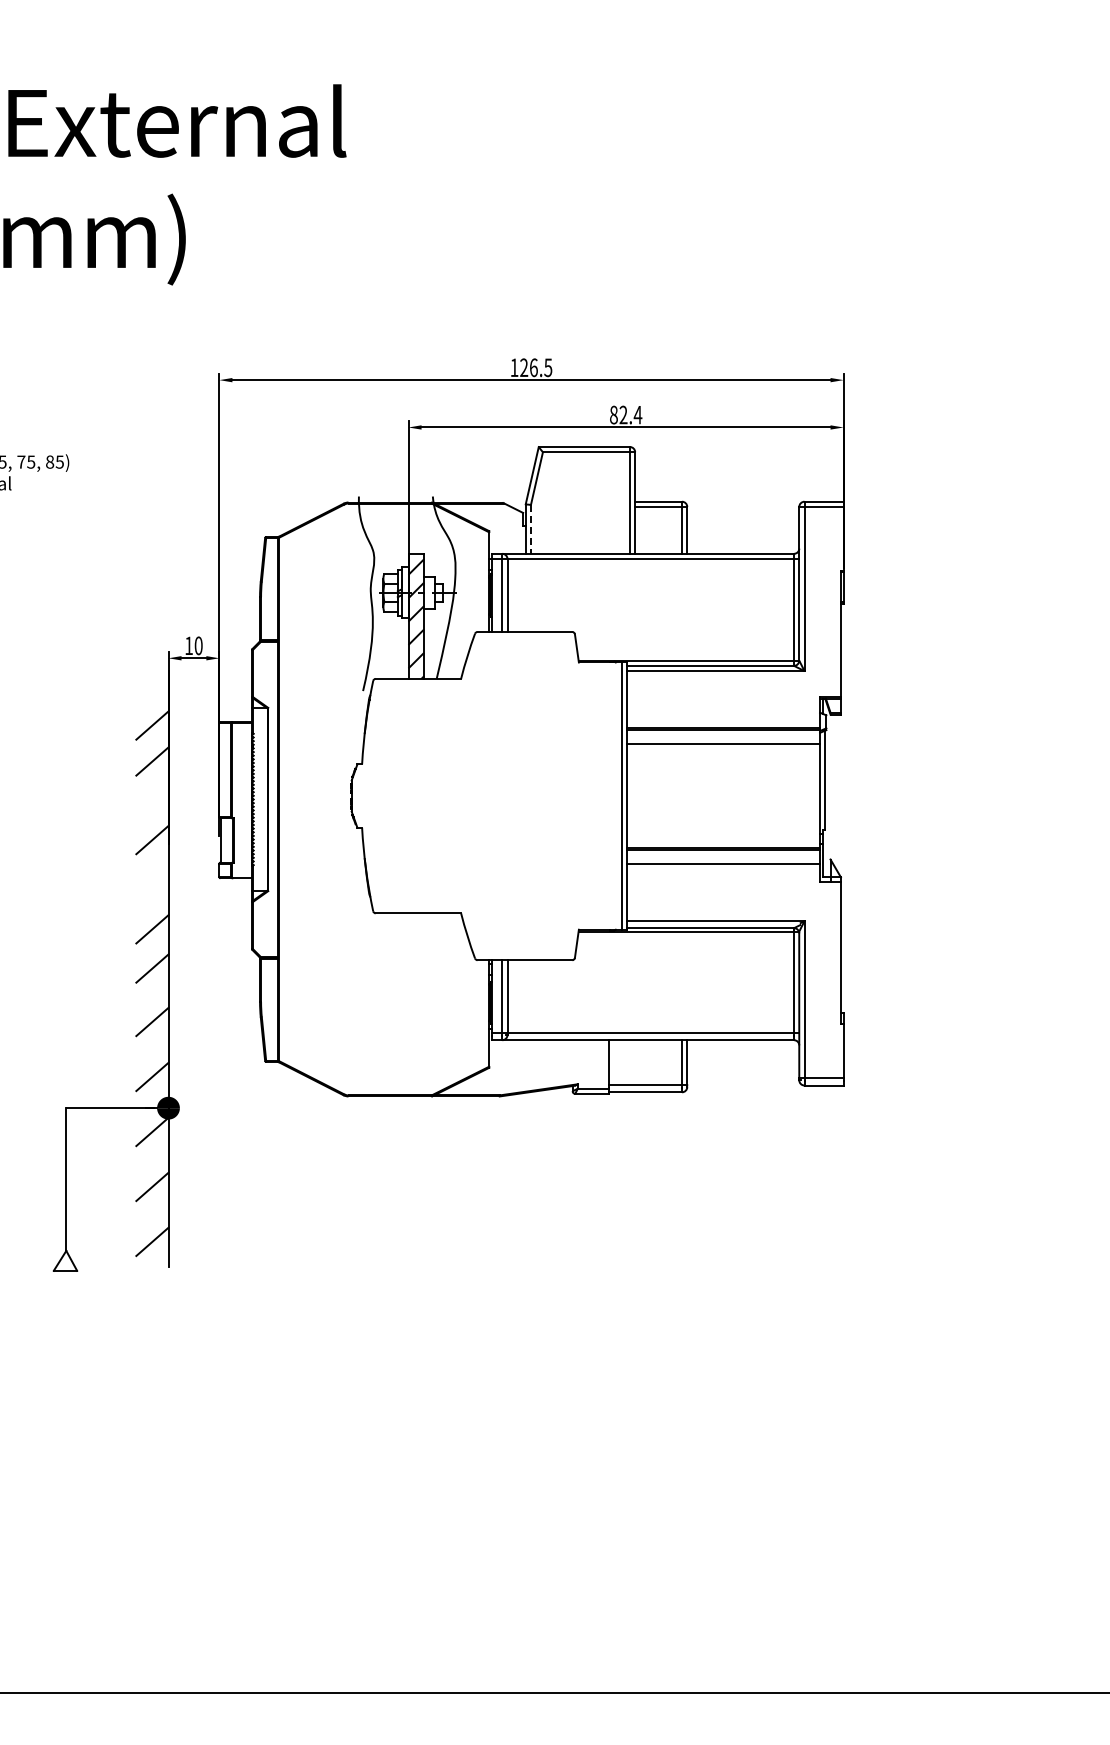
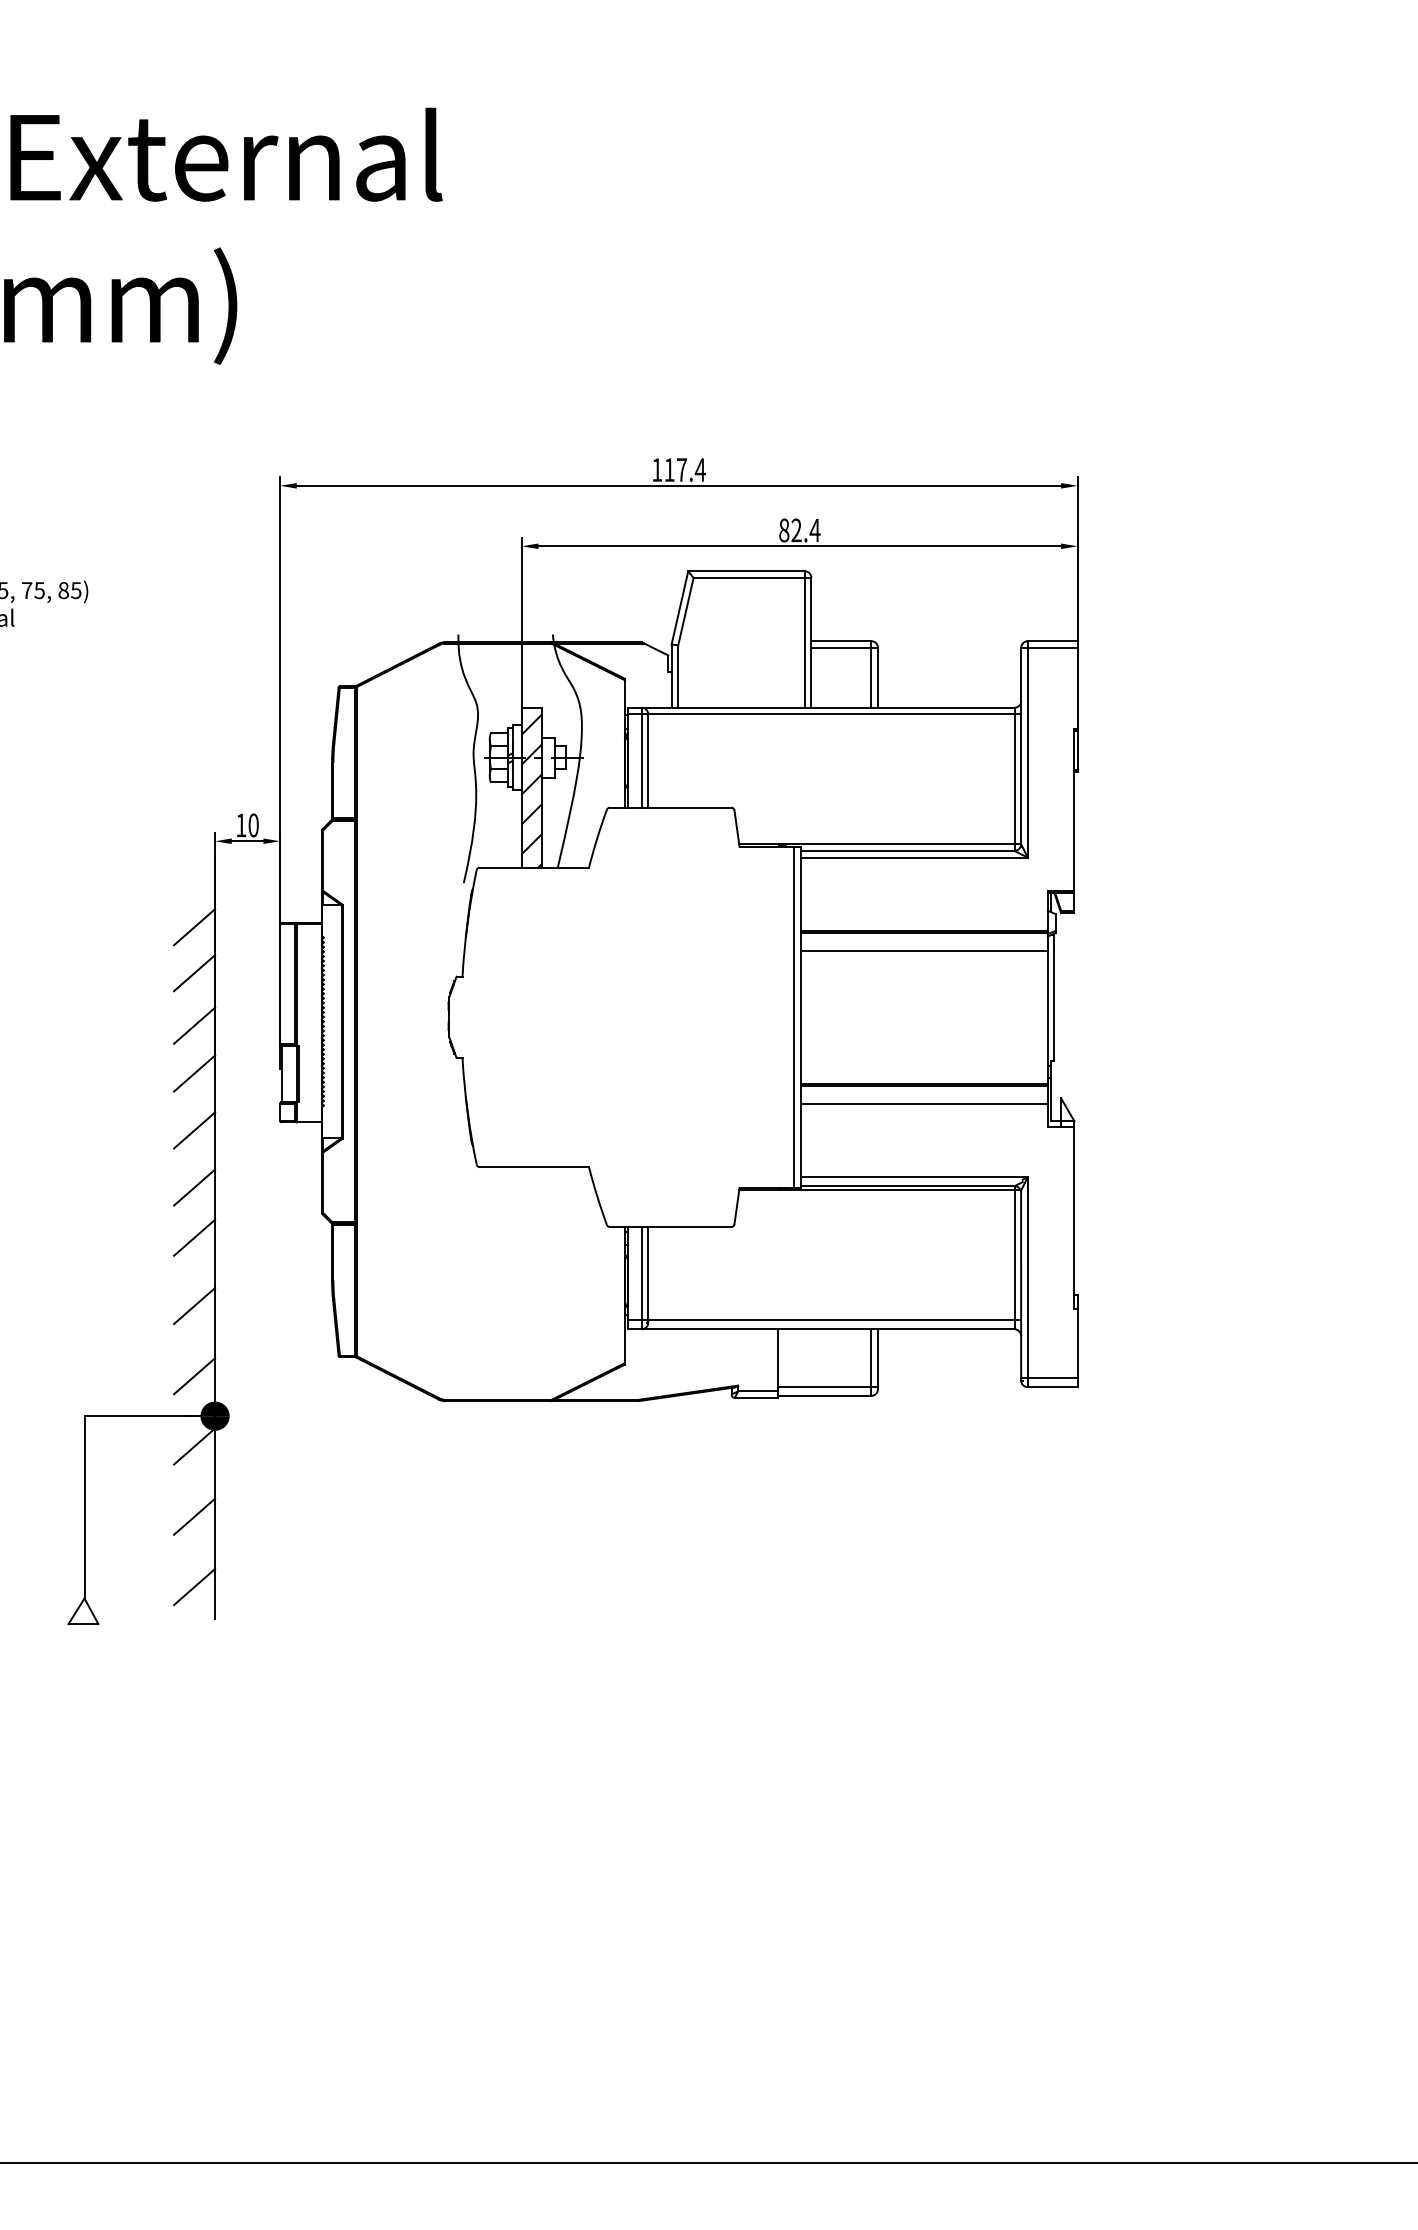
text: (536, 367) -> (685, 469), 126.5 -> 117.4
line: (530, 529) -> (677, 676), dashed -> solid
line: (152, 802) -> (194, 1025), added
line: (152, 884) -> (194, 1130), added

